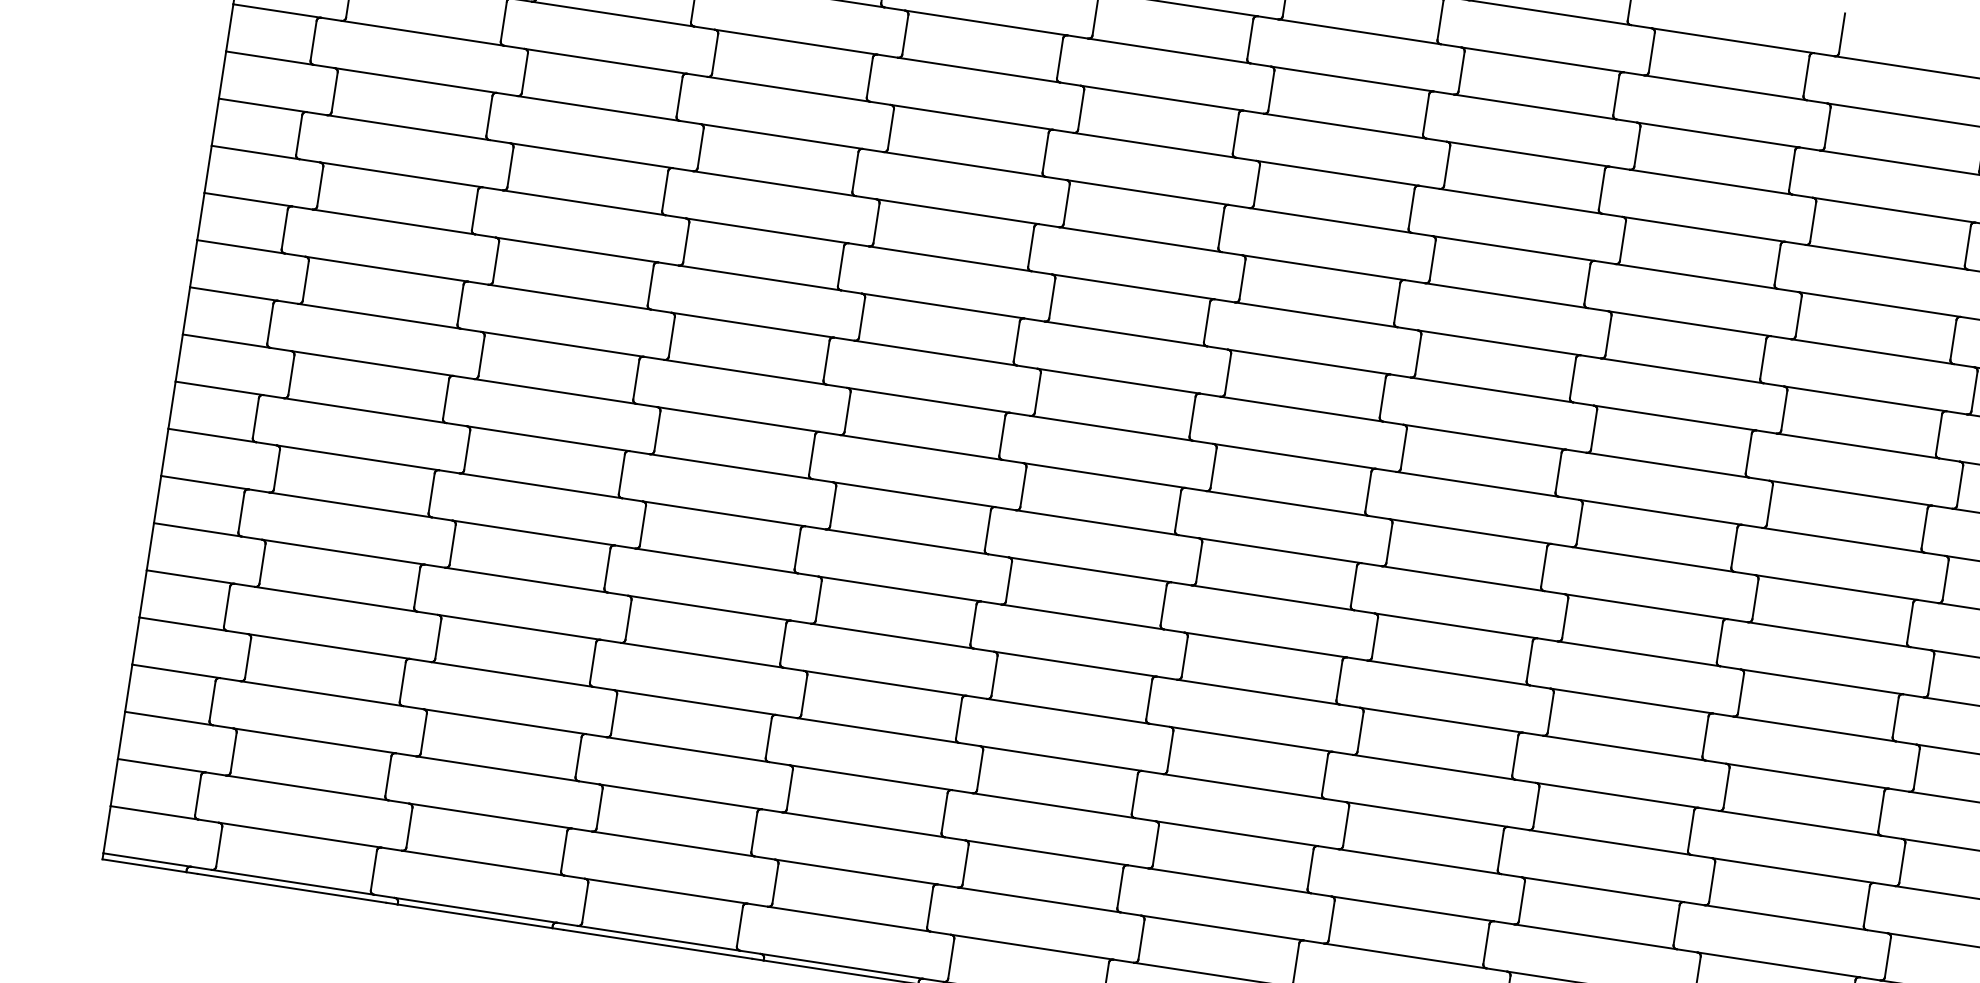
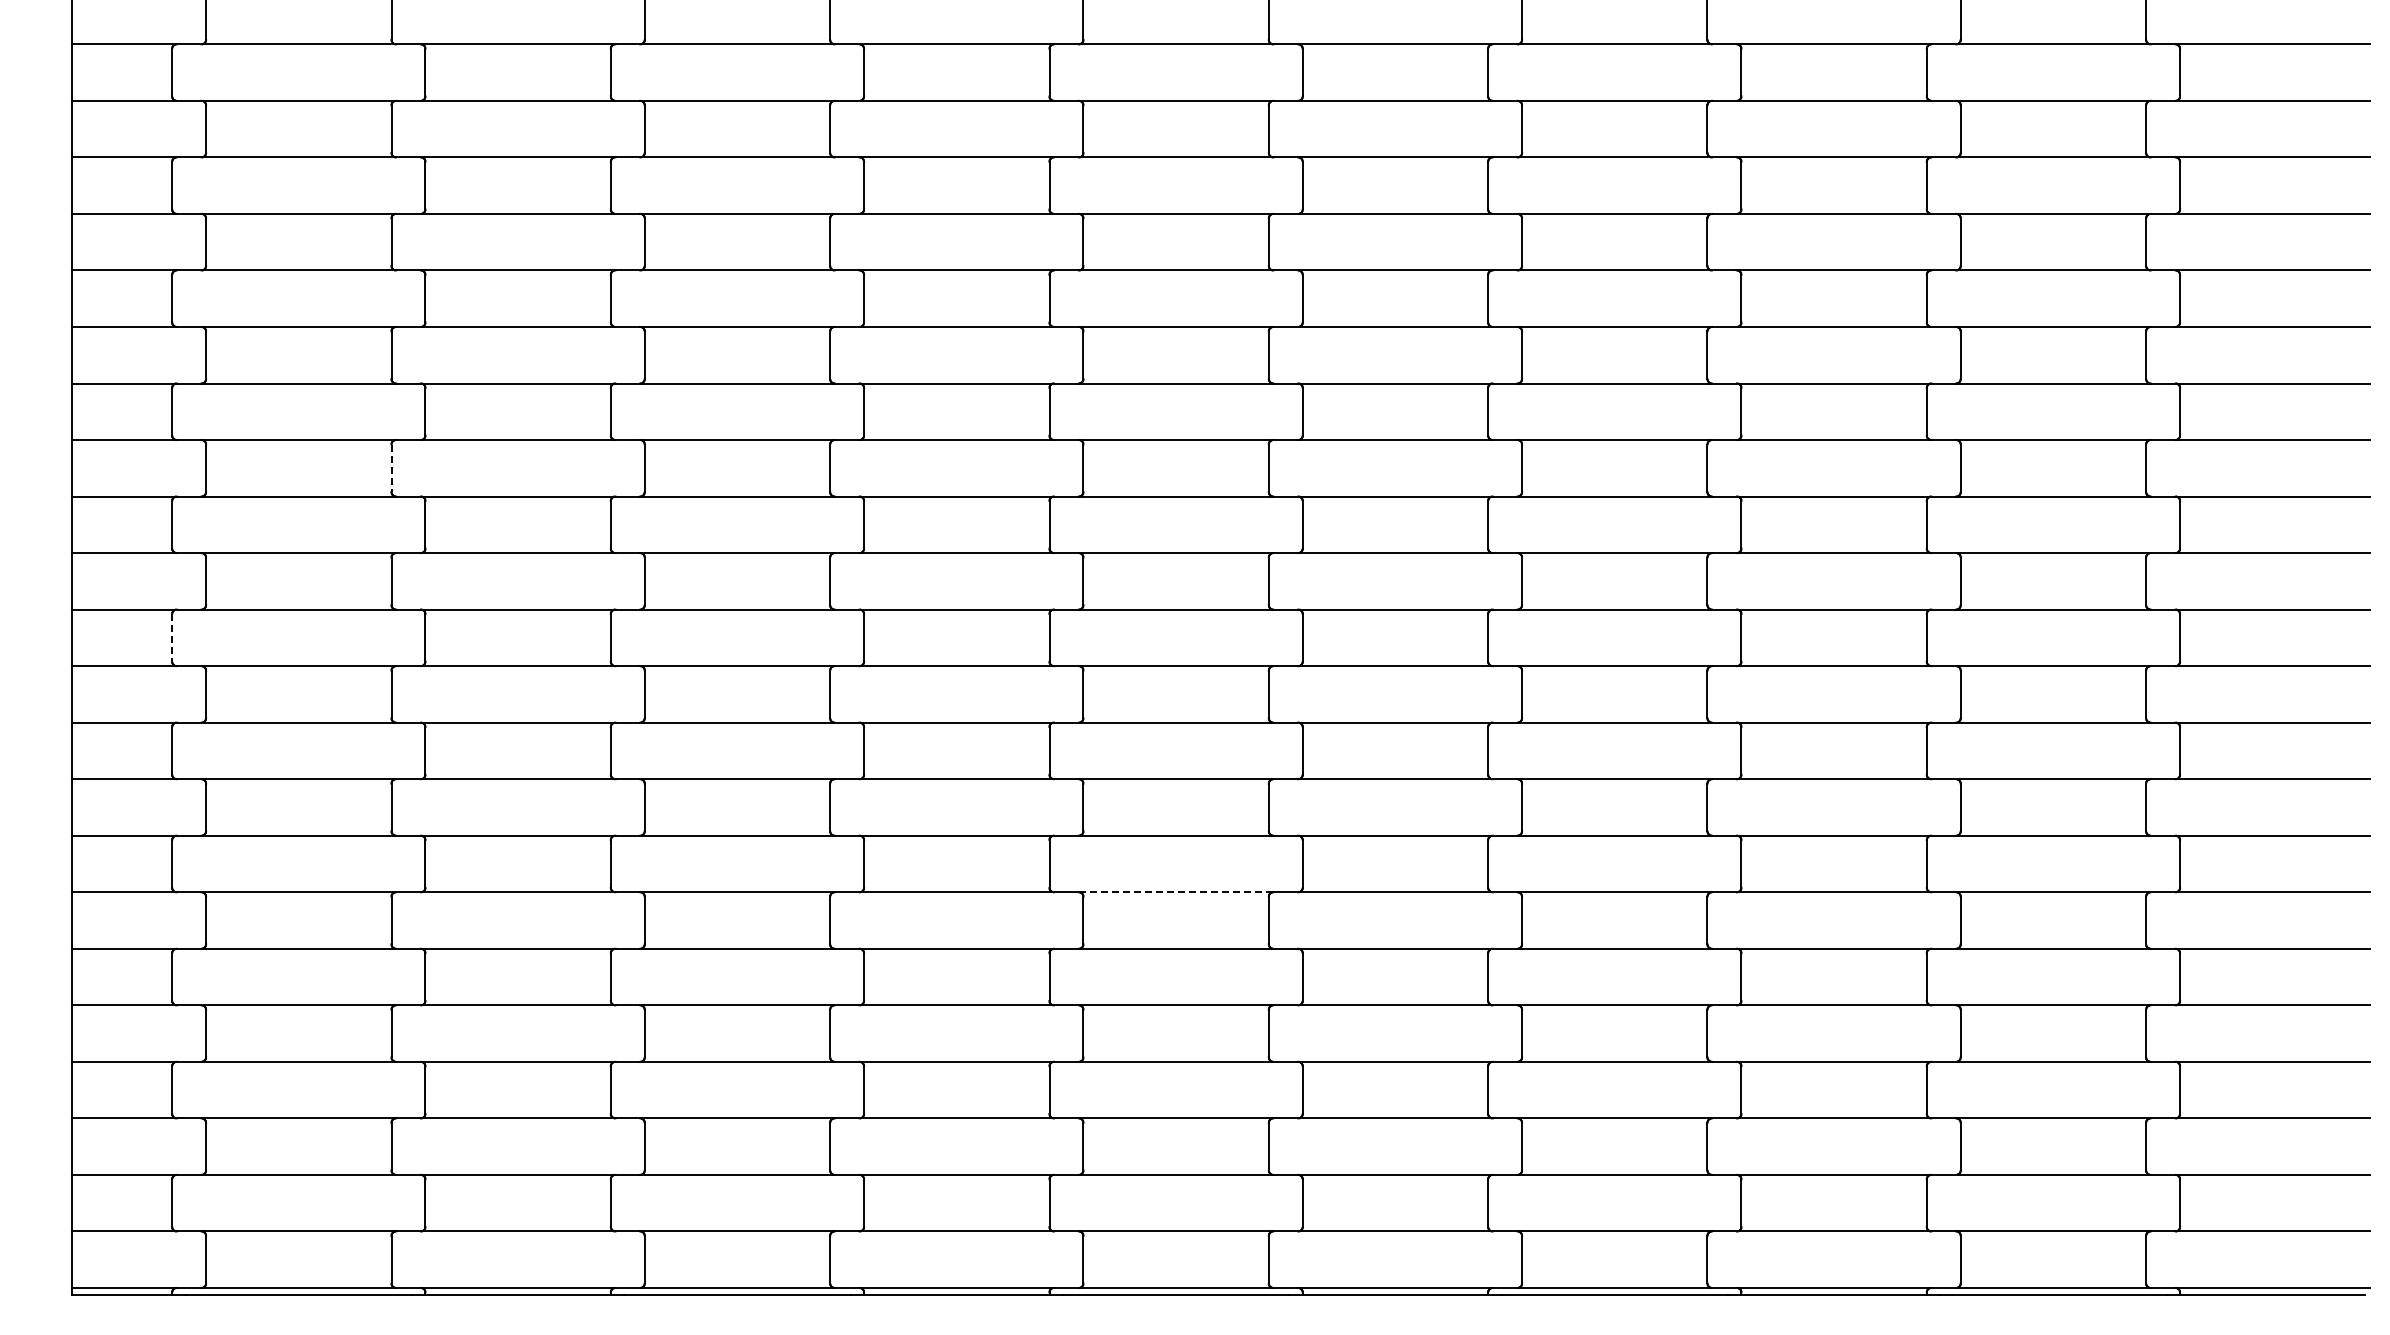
line: (474, 210) -> (391, 468), solid -> dashed
line: (270, 323) -> (172, 637), solid -> dashed
line: (1075, 664) -> (1176, 892), solid -> dashed

